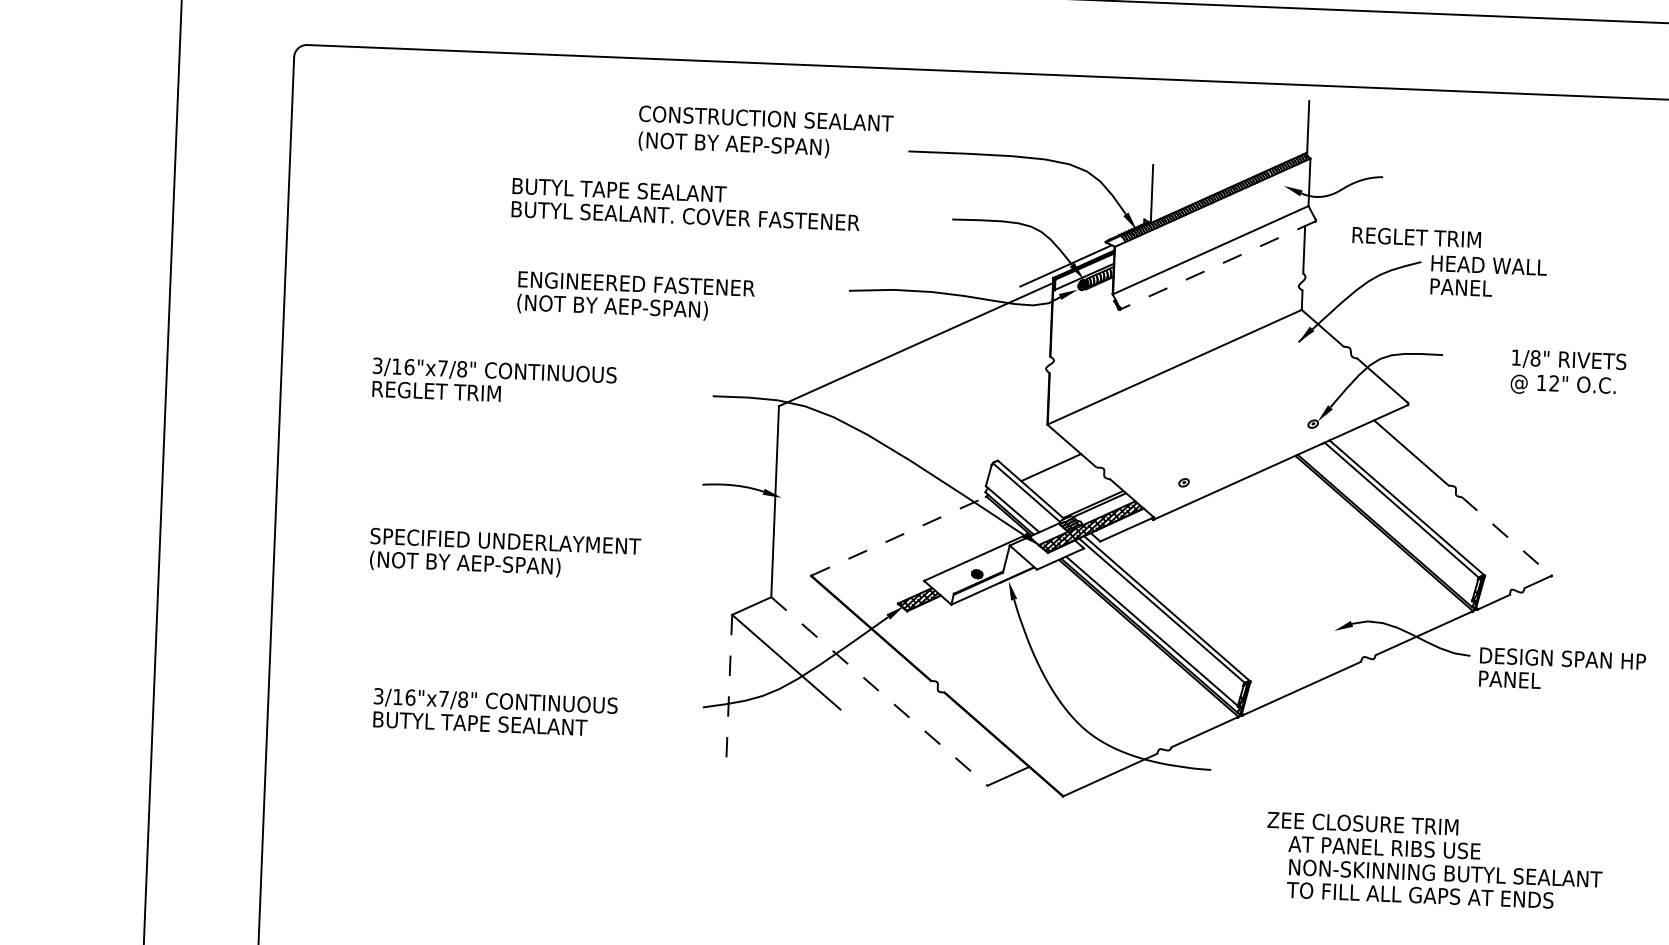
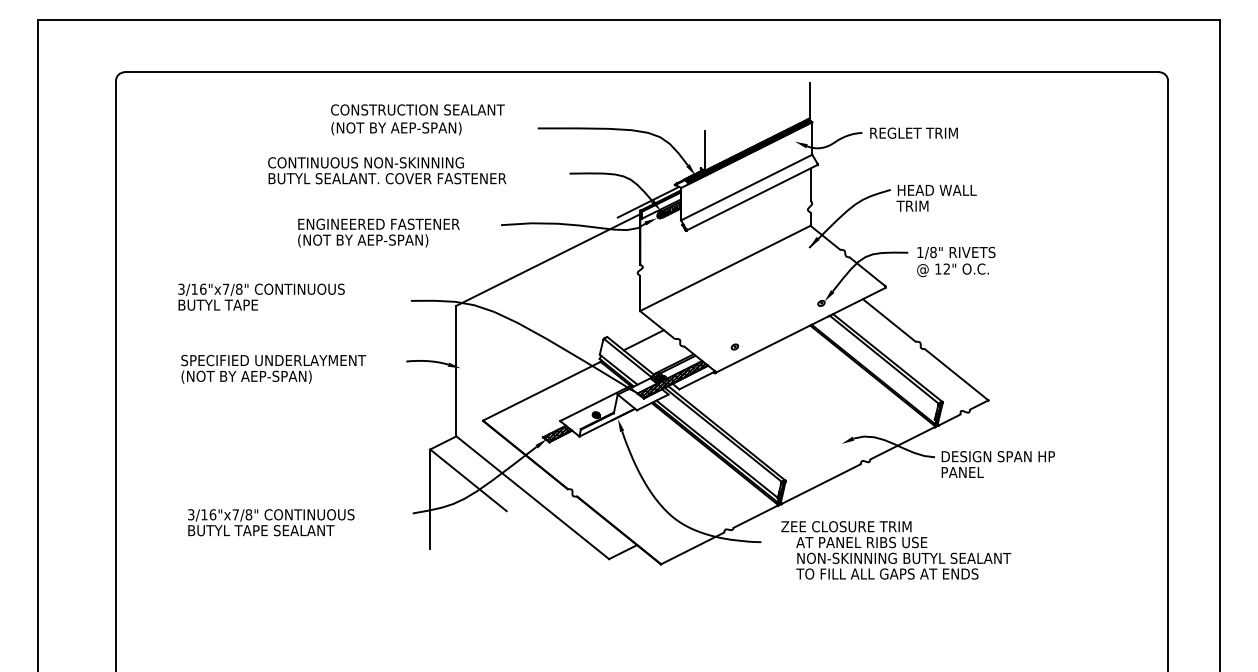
text: (765, 132) -> (417, 119), moved
text: (654, 191) -> (365, 162), BUTYL TAPE SEALANT -> CONTINUOUS NON-SKINNING
text: (1416, 236) -> (913, 132), moved
line: (1217, 265) -> (751, 197), dashed -> solid
text: (1459, 286) -> (917, 205), PANEL -> TRIM
text: (635, 295) -> (378, 232), moved
text: (1568, 372) -> (956, 261), moved
text: (438, 390) -> (223, 304), REGLET TRIM -> BUTYL TAPE
line: (899, 536) -> (542, 391), dashed -> solid
line: (1506, 536) -> (956, 374), dashed -> solid
text: (504, 554) -> (273, 369), moved
line: (729, 688) -> (430, 499), dashed -> solid
line: (879, 691) -> (532, 497), dashed -> solid
text: (1434, 861) -> (896, 550), moved

